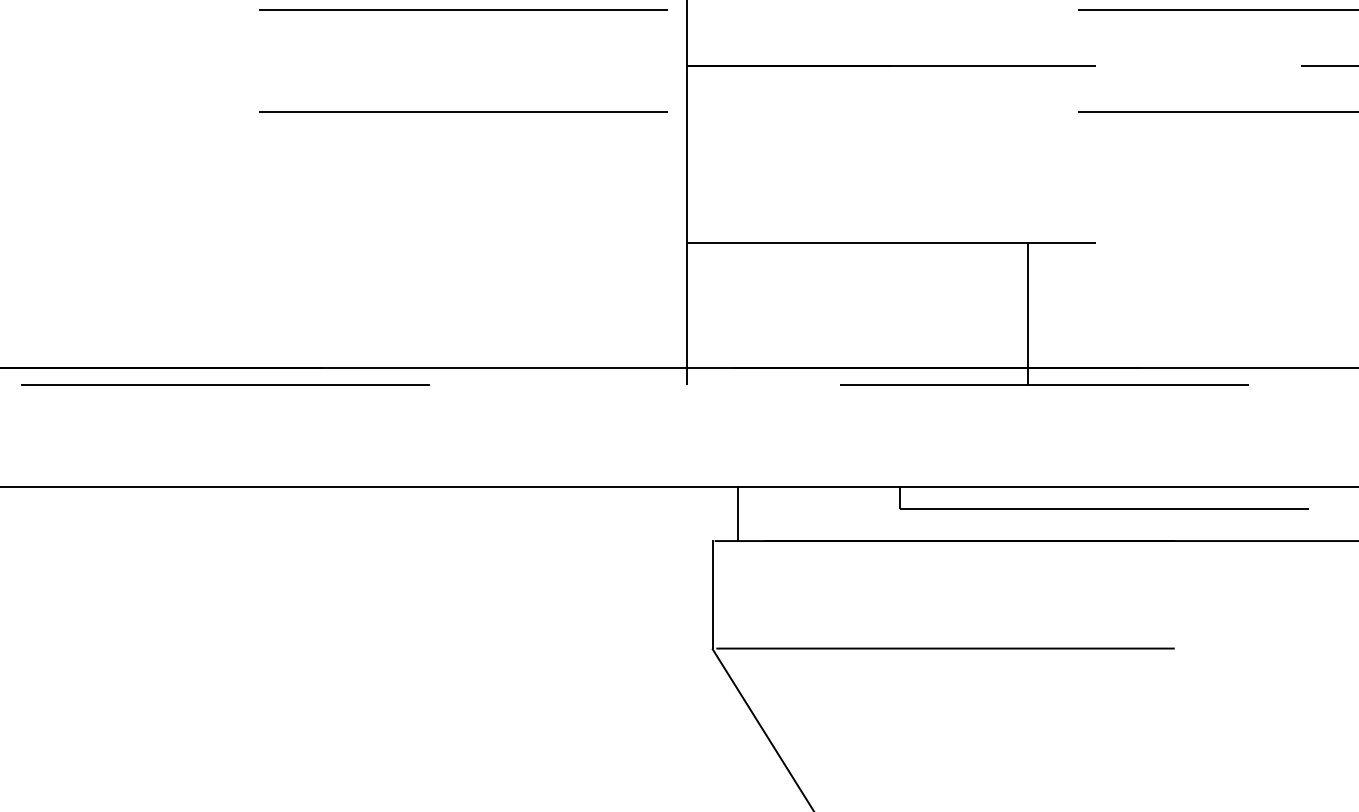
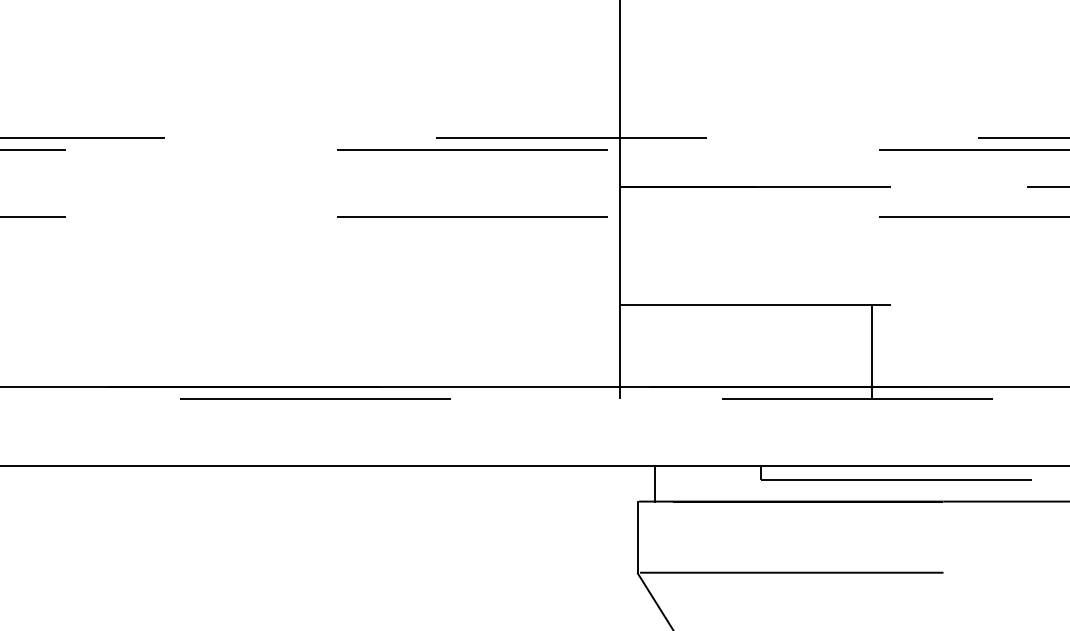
line: (1028, 314) -> (872, 351), moved

